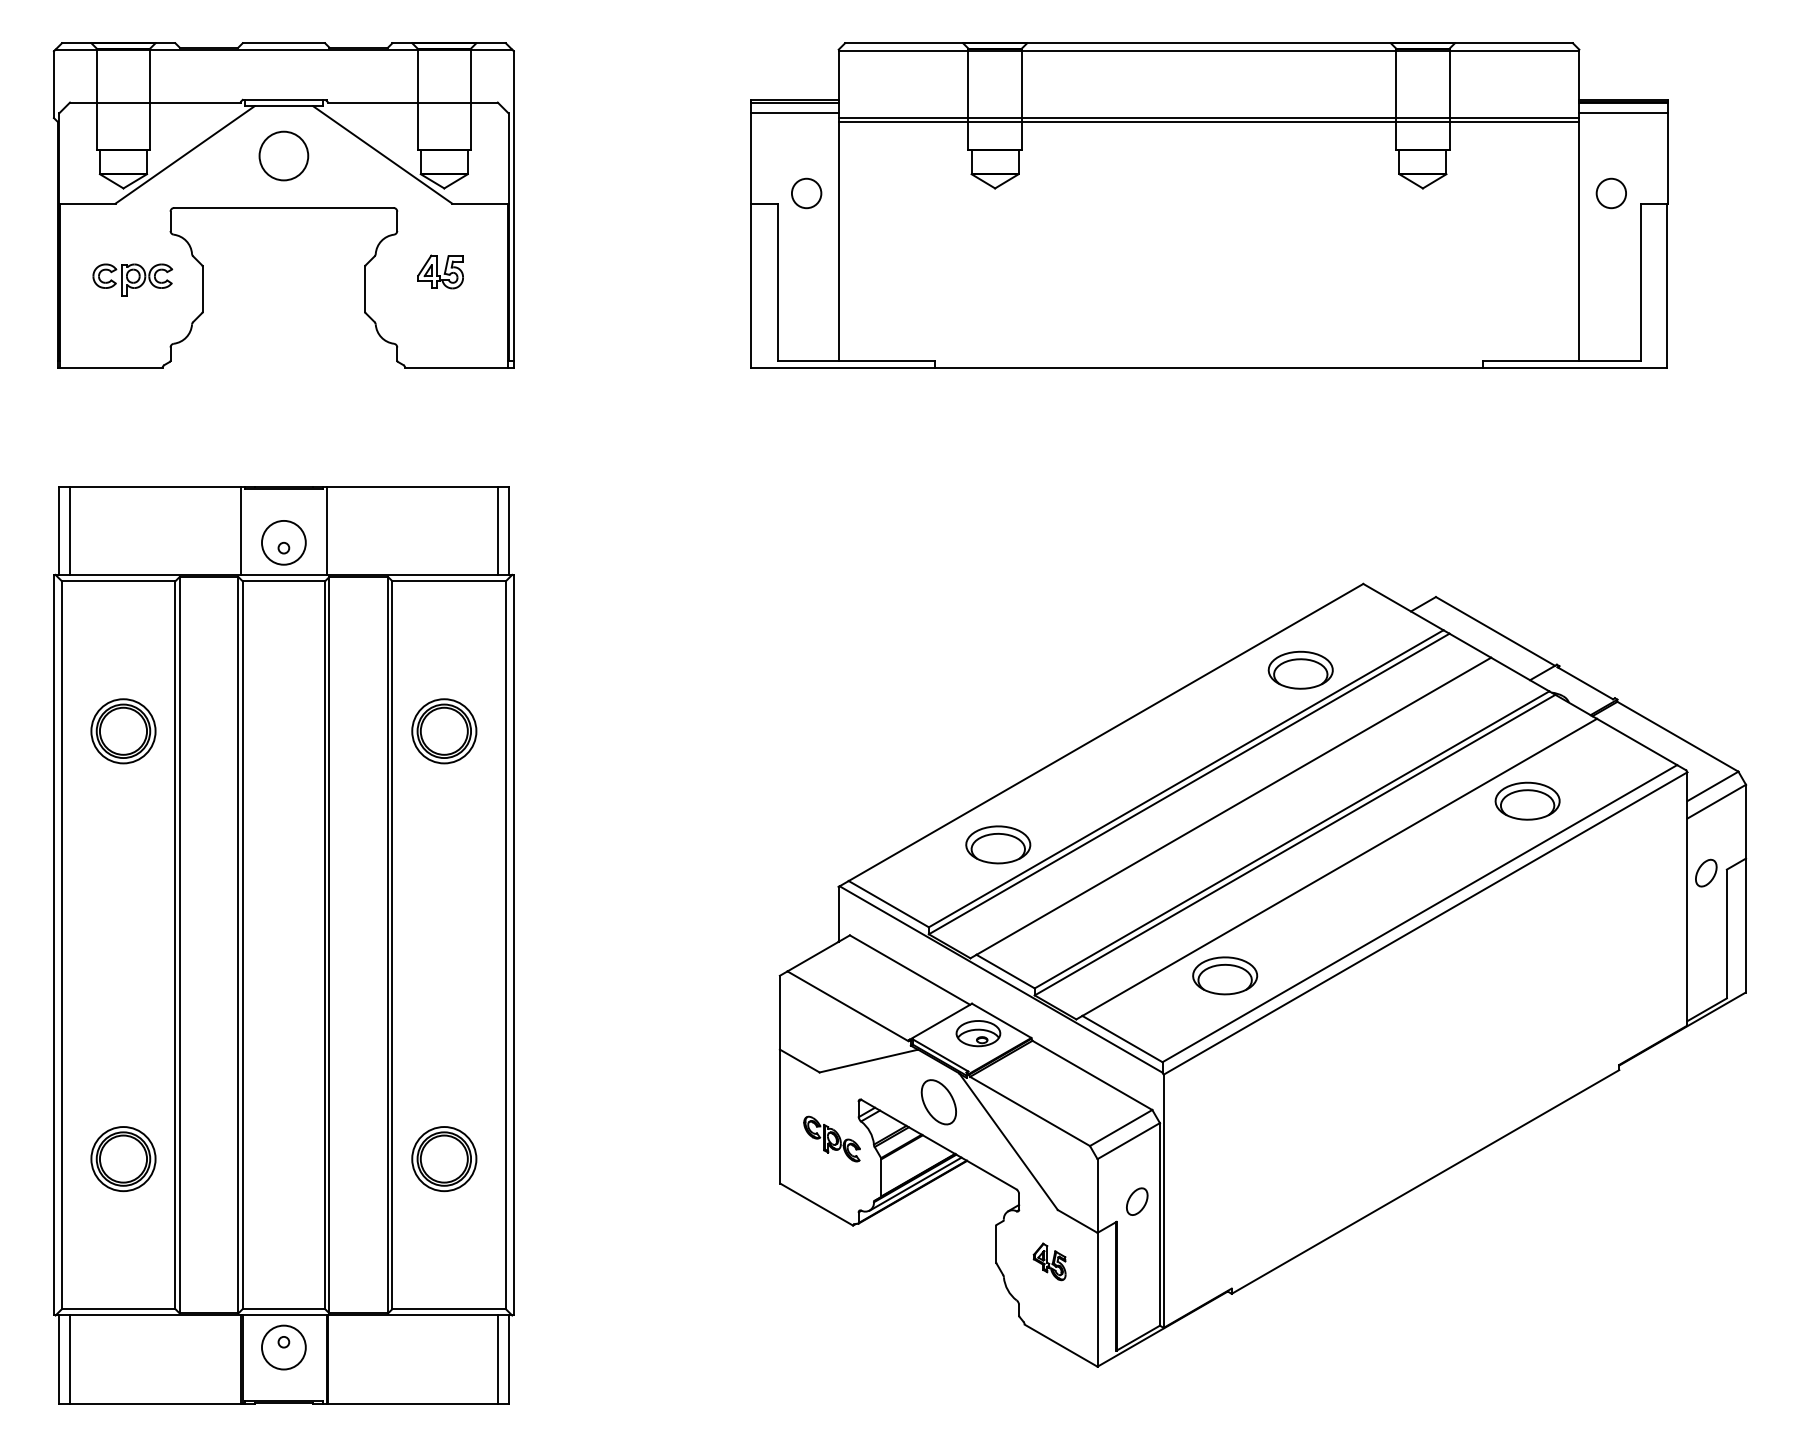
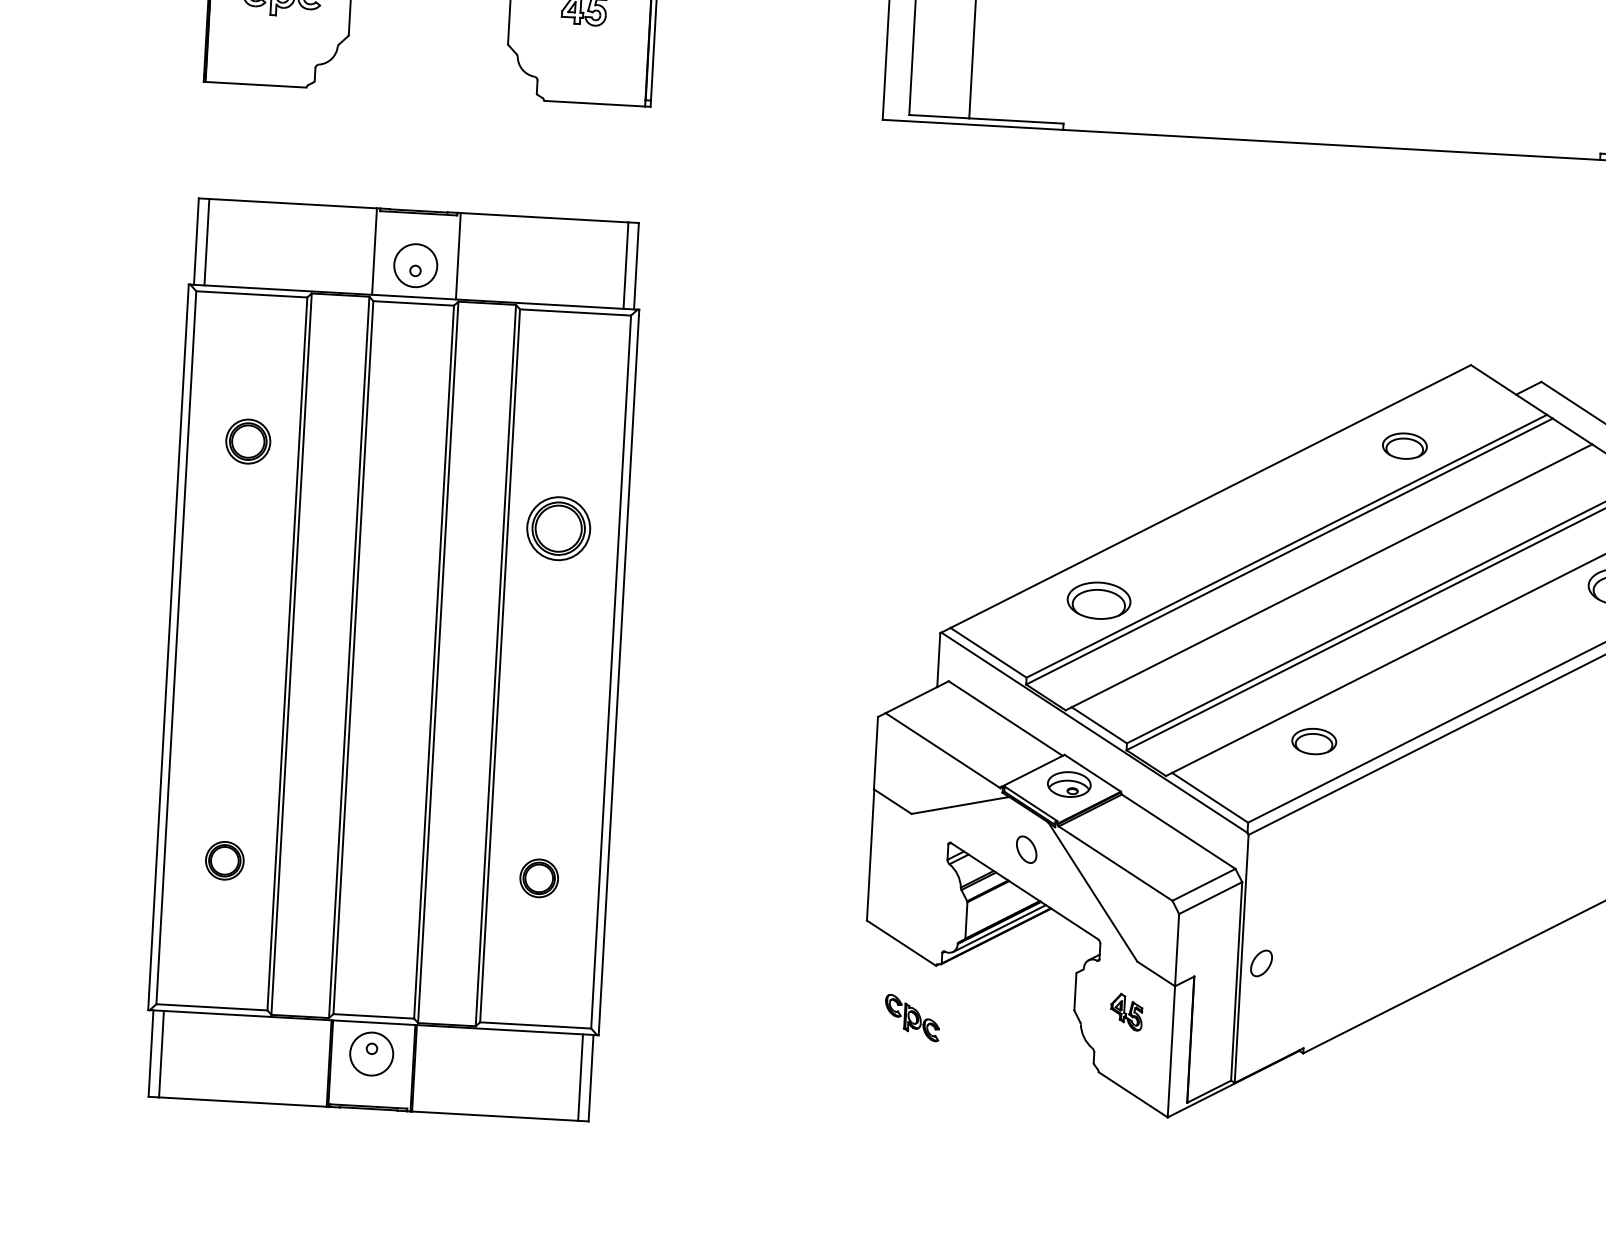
part: (1300, 669) -> (1404, 445), size x0.7
part: (123, 731) -> (248, 441), size x0.7
part: (444, 731) -> (558, 528), moved
part: (1225, 975) -> (1314, 741), size x0.7
part: (938, 1102) -> (1026, 849), size x0.6
part: (831, 1138) -> (911, 1017), moved
part: (123, 1159) -> (224, 861), size x0.6
part: (444, 1159) -> (539, 878), size x0.6
part: (1137, 1201) -> (1261, 963), moved

